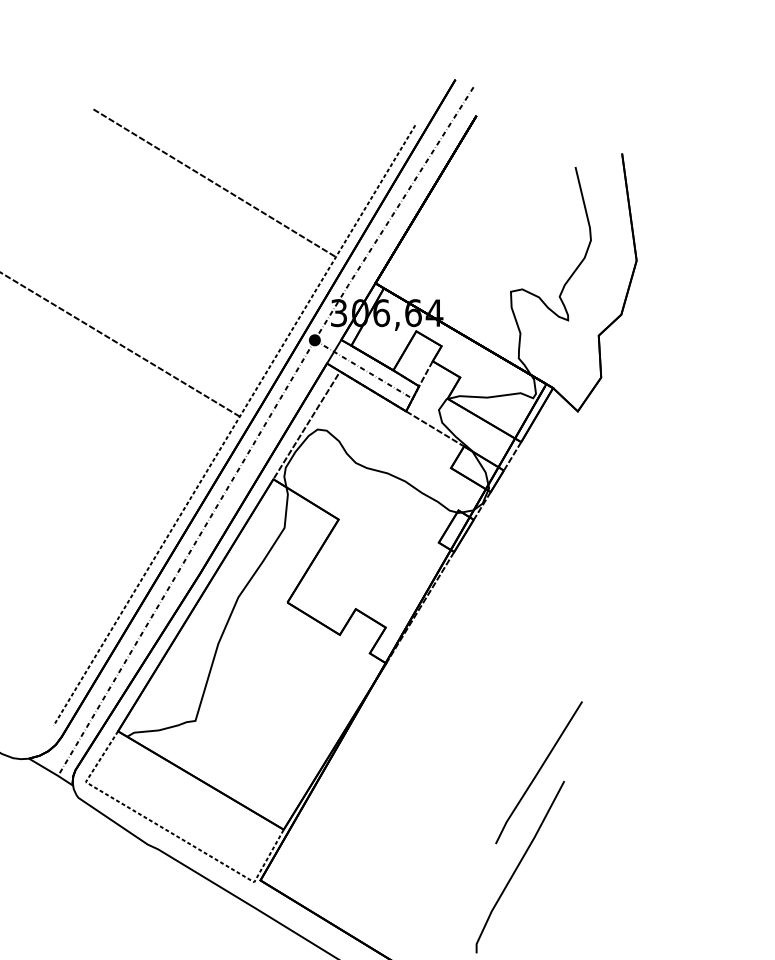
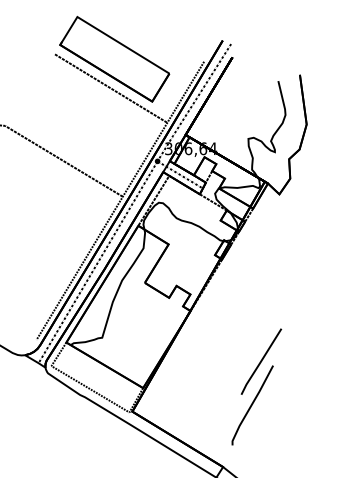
part: (221, 120) -> (114, 59), added

